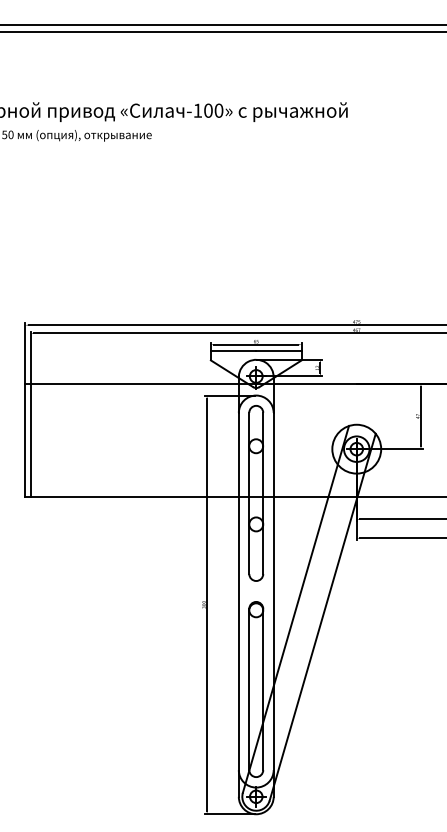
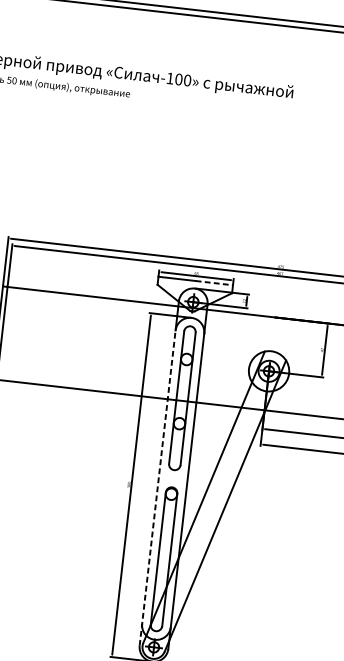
line: (278, 350) -> (214, 282), solid -> dashed
line: (238, 604) -> (157, 487), solid -> dashed

